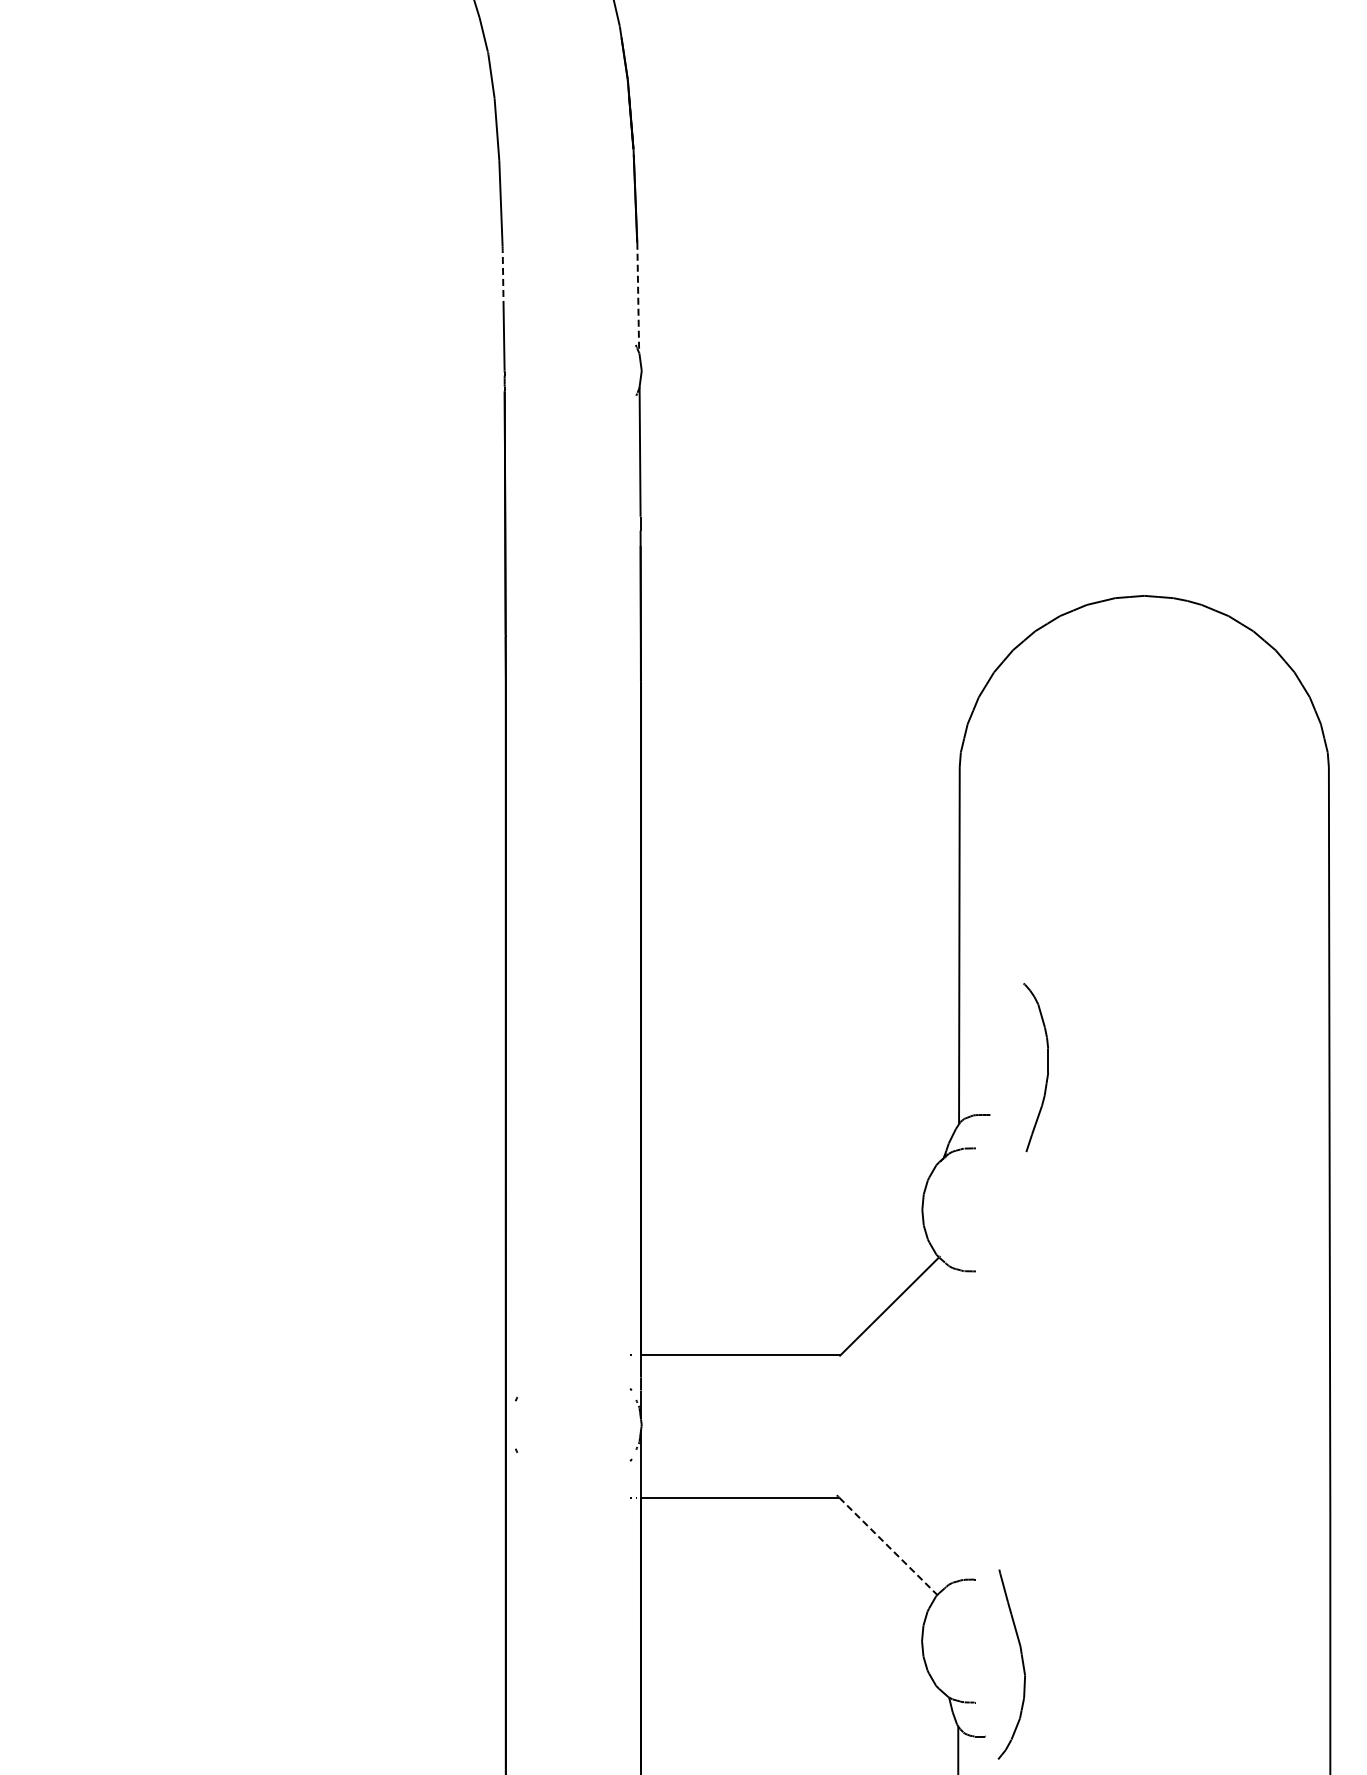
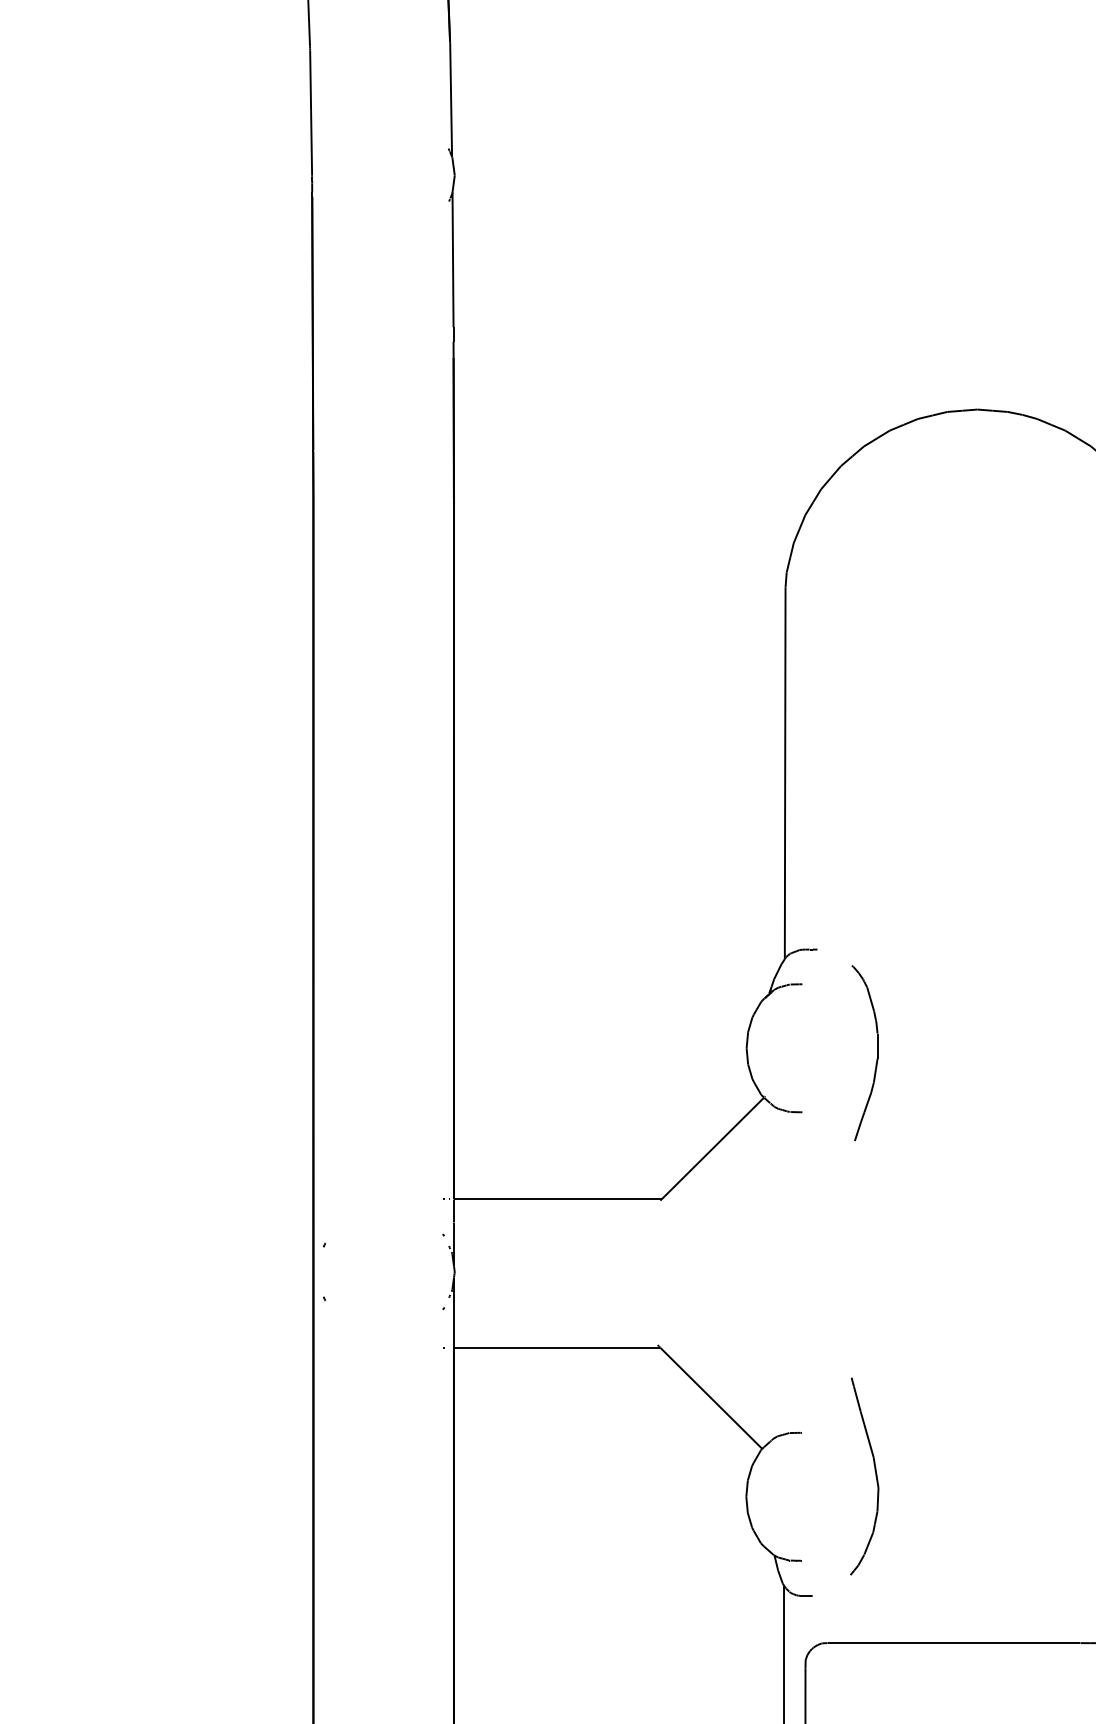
line: (503, 279) -> (310, 80), dashed -> solid
line: (638, 298) -> (451, 100), dashed -> solid
part: (1047, 1067) -> (876, 1053), moved
line: (888, 1546) -> (711, 1398), dashed -> solid
part: (1021, 1660) -> (874, 1472), moved

